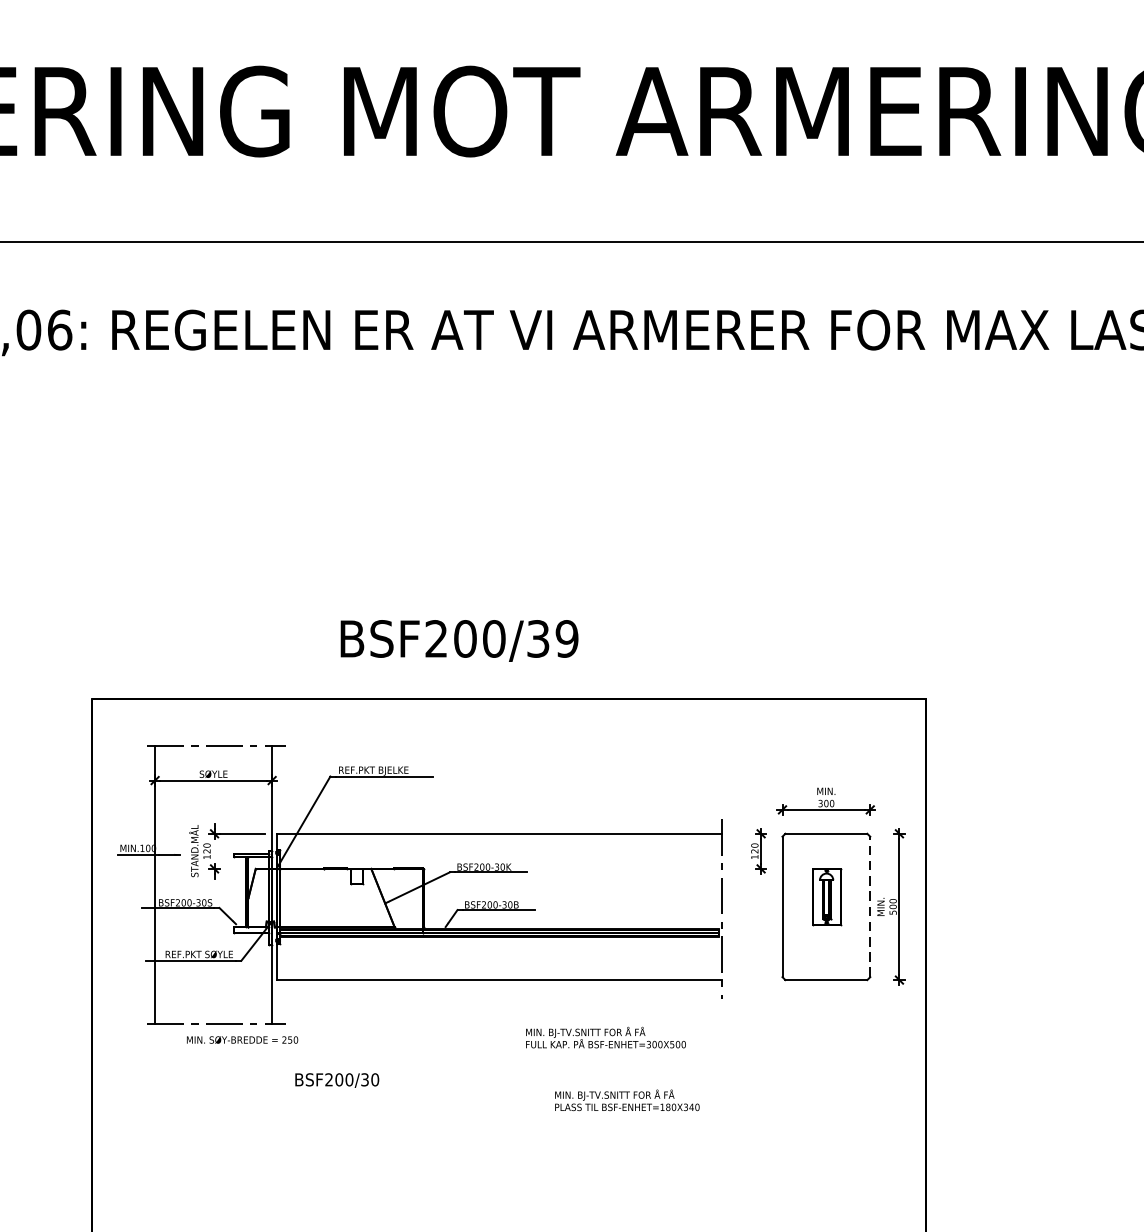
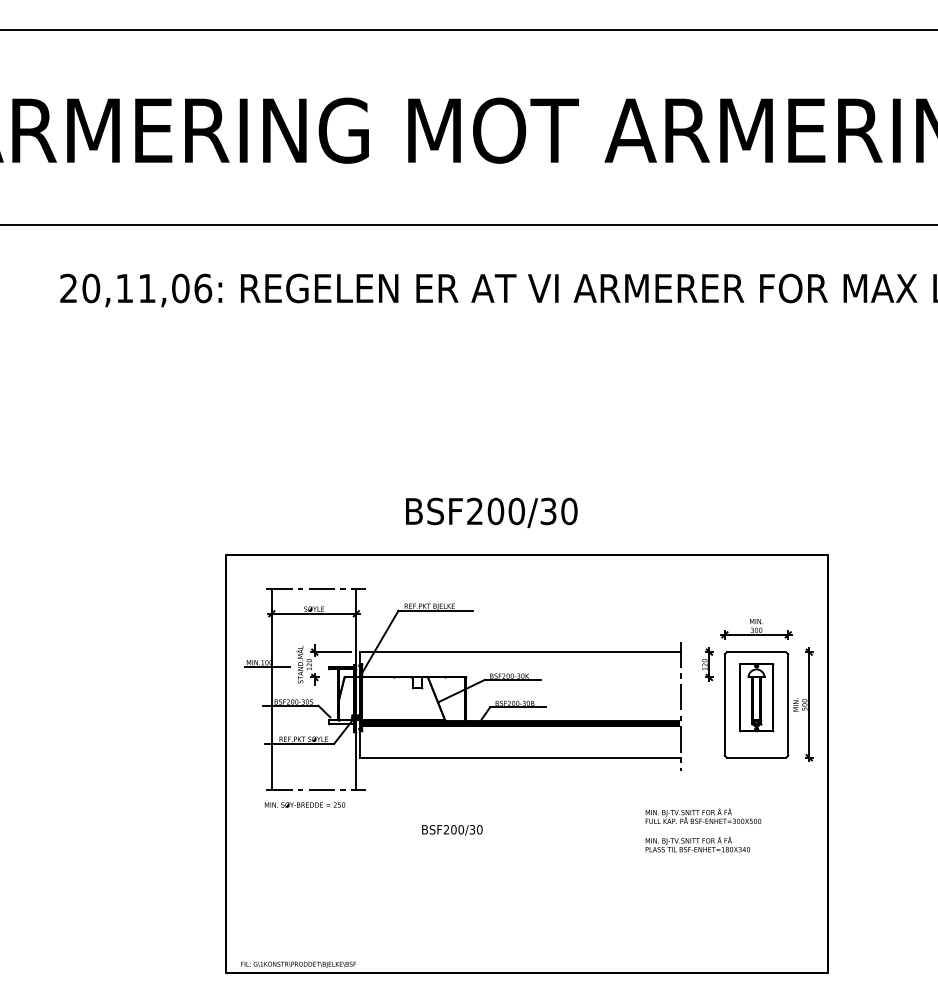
text: (567, 638) -> (569, 511), BSF200/39 -> BSF200/30
part: (826, 896) -> (756, 697), size x1.67
line: (870, 906) -> (788, 704), dashed -> solid
text: (606, 1036) -> (703, 815), moved
text: (241, 1039) -> (304, 804), moved
text: (337, 1080) -> (452, 830), moved
text: (626, 1100) -> (697, 844), moved

